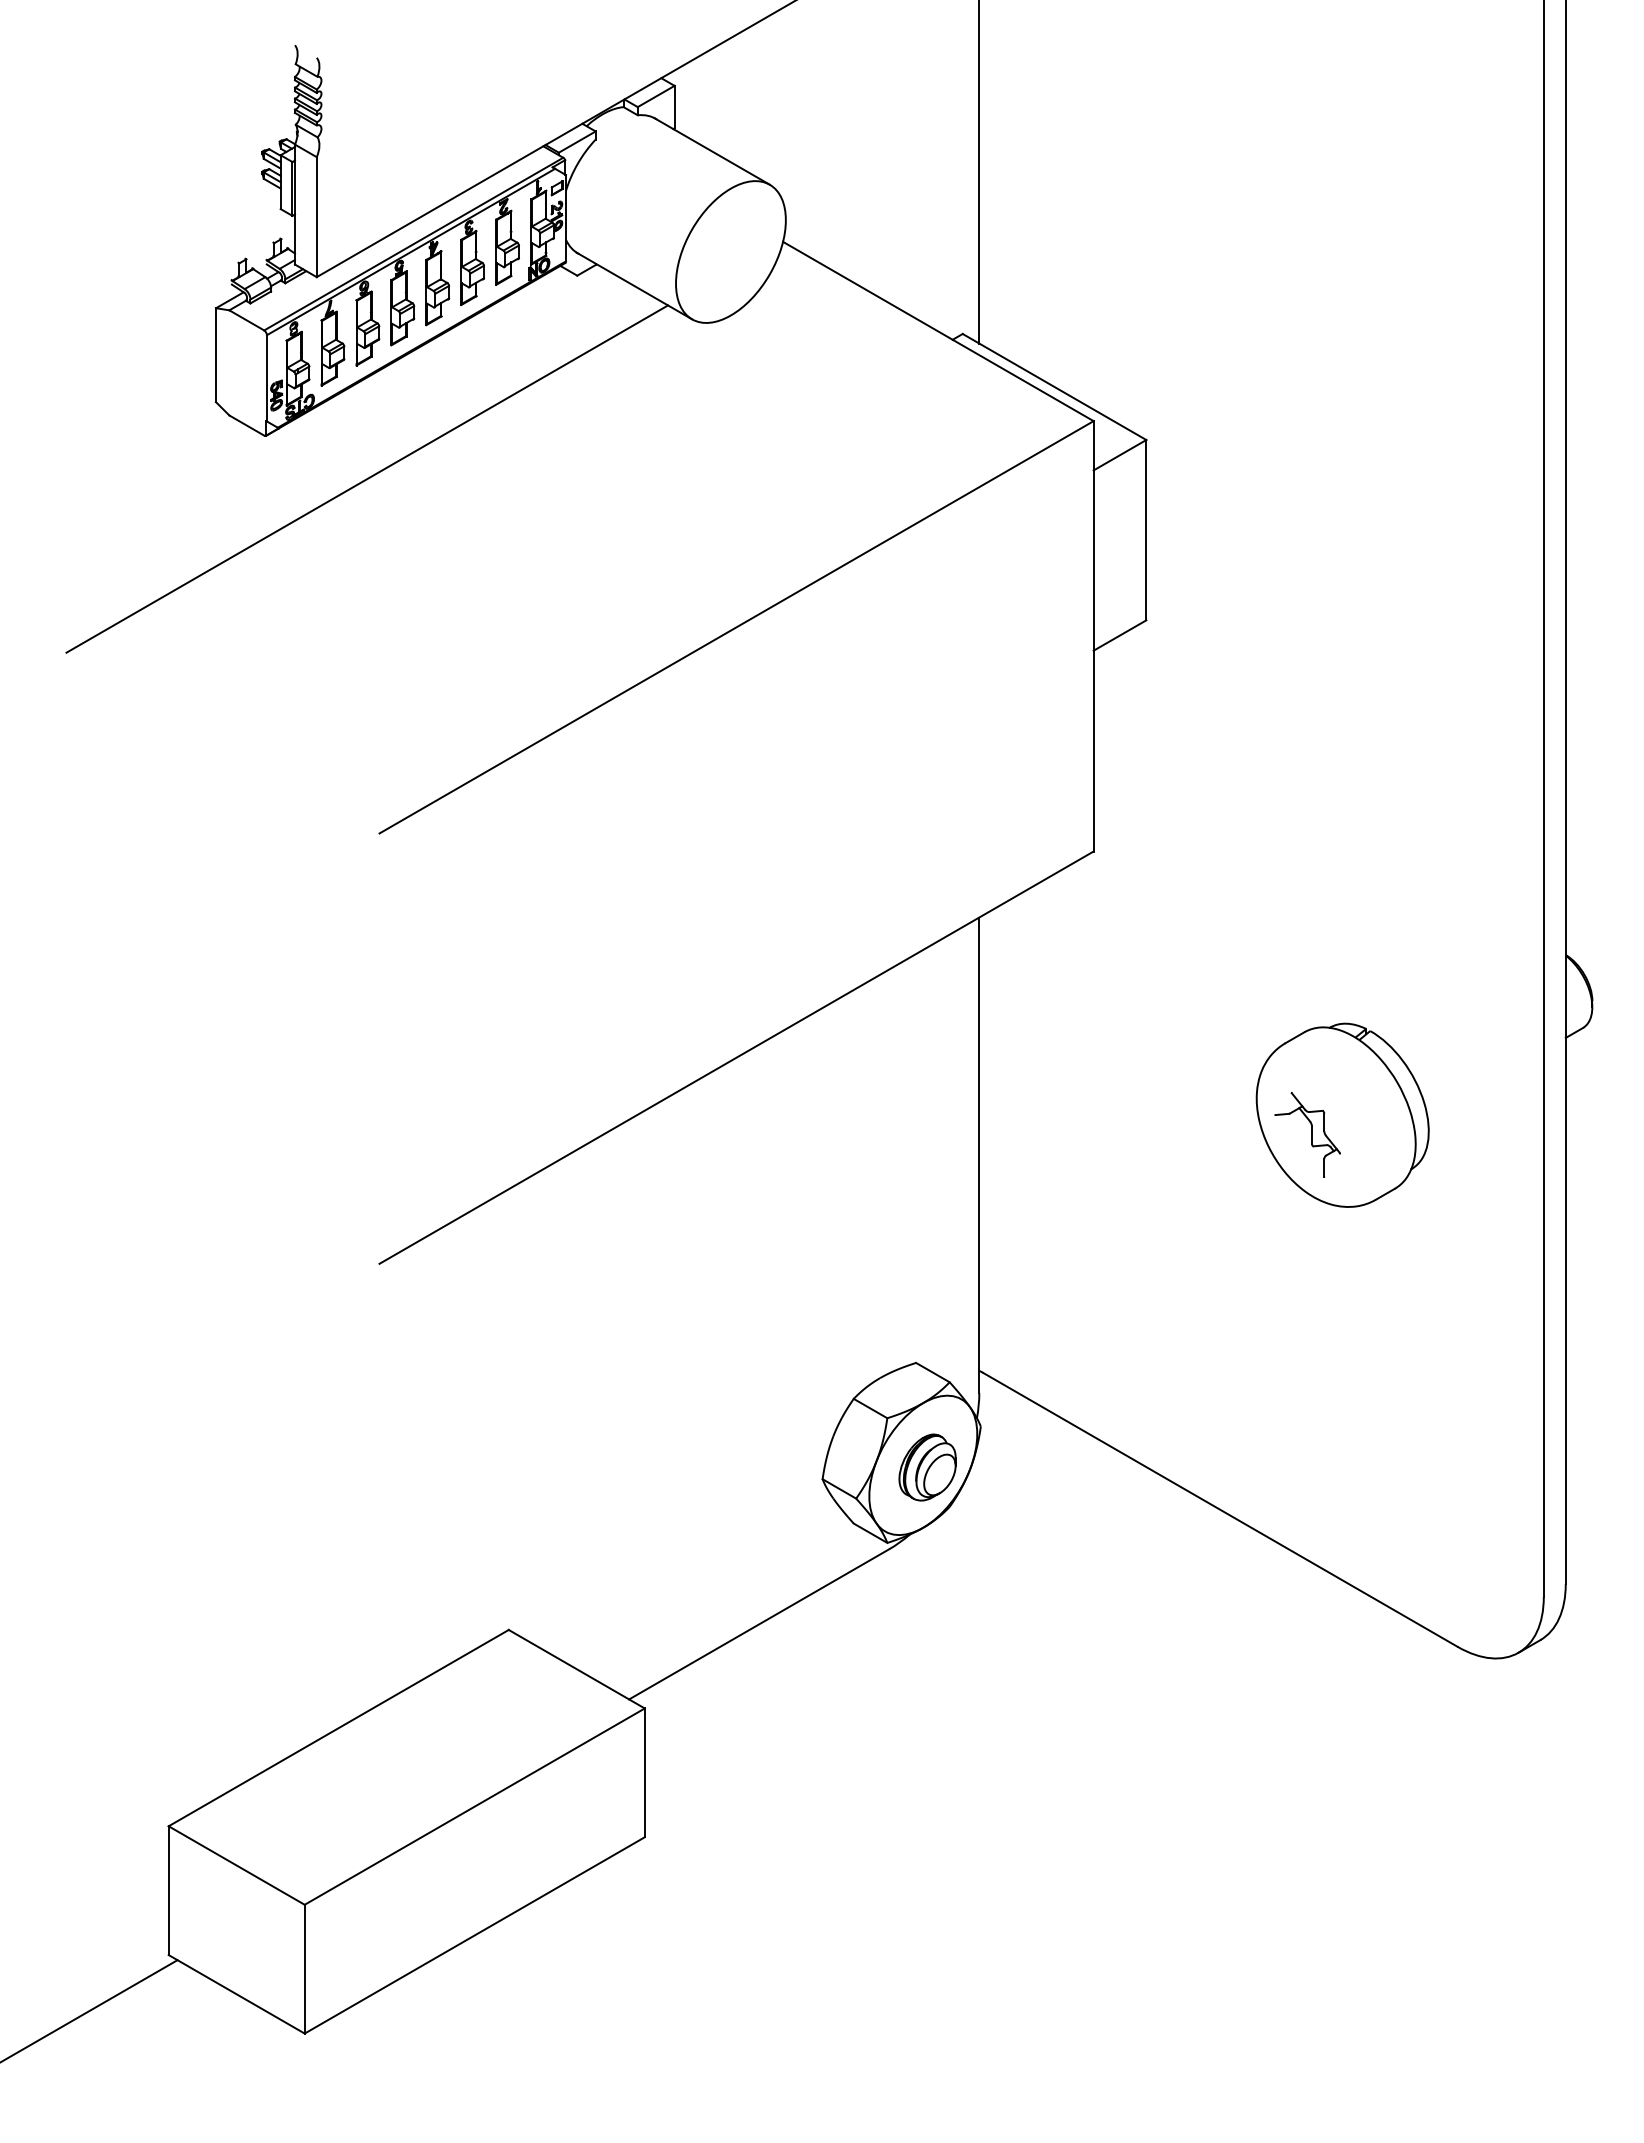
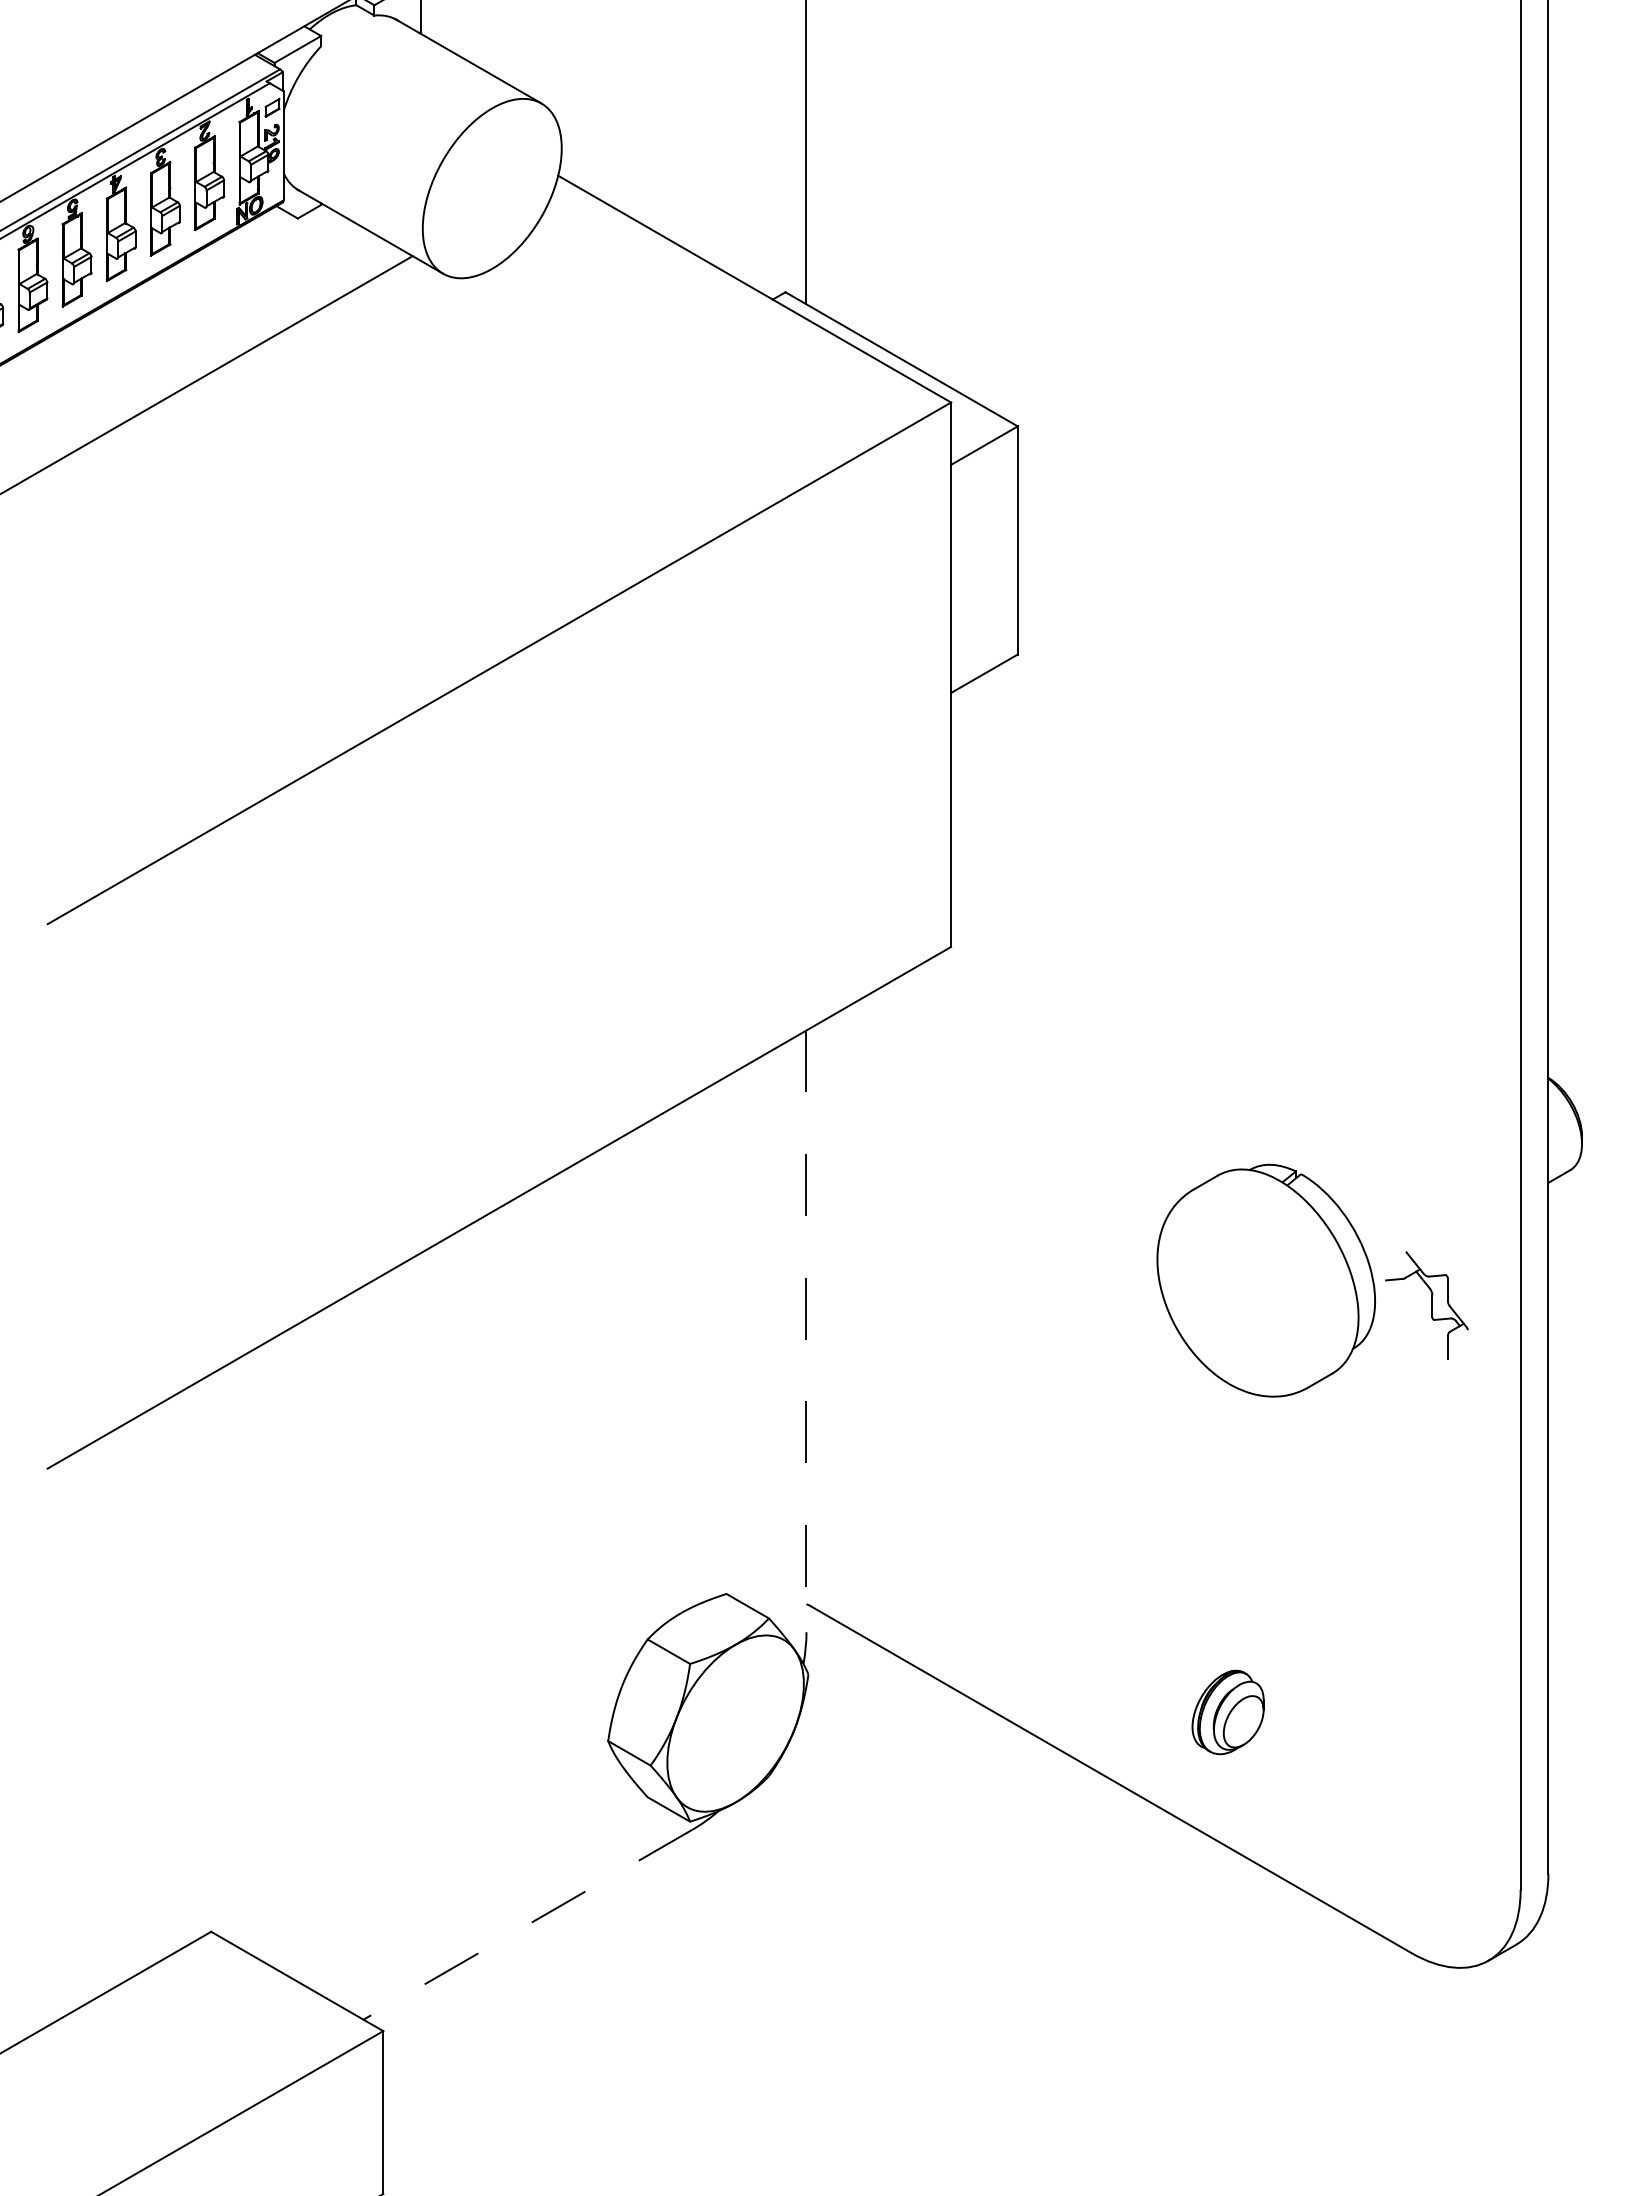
part: (1307, 1134) -> (1426, 1304), moved
line: (979, 1155) -> (806, 1331), solid -> dashed
part: (927, 1467) -> (1228, 1712), moved
line: (758, 1624) -> (527, 1924), solid -> dashed

